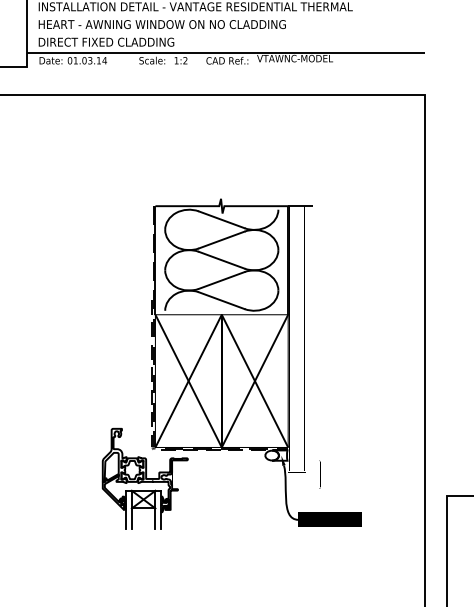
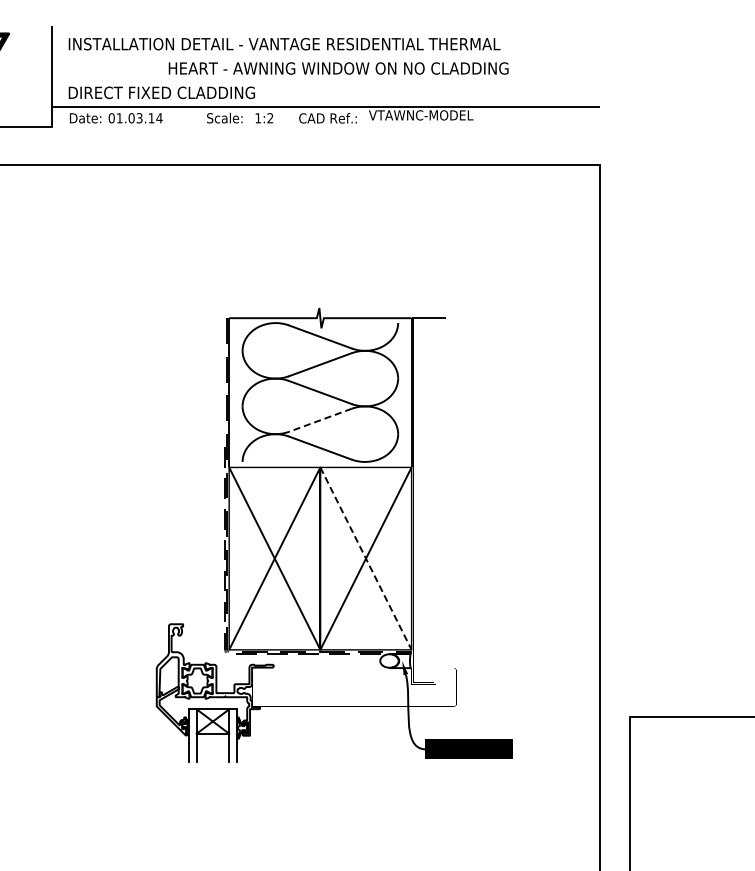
text: (162, 24) -> (338, 68), moved
line: (221, 280) -> (319, 420), solid -> dashed
line: (255, 381) -> (366, 558), solid -> dashed

